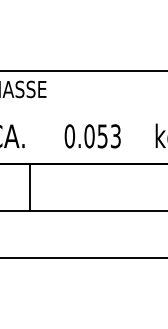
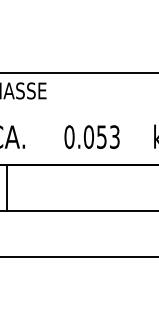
line: (30, 187) -> (7, 187), moved

